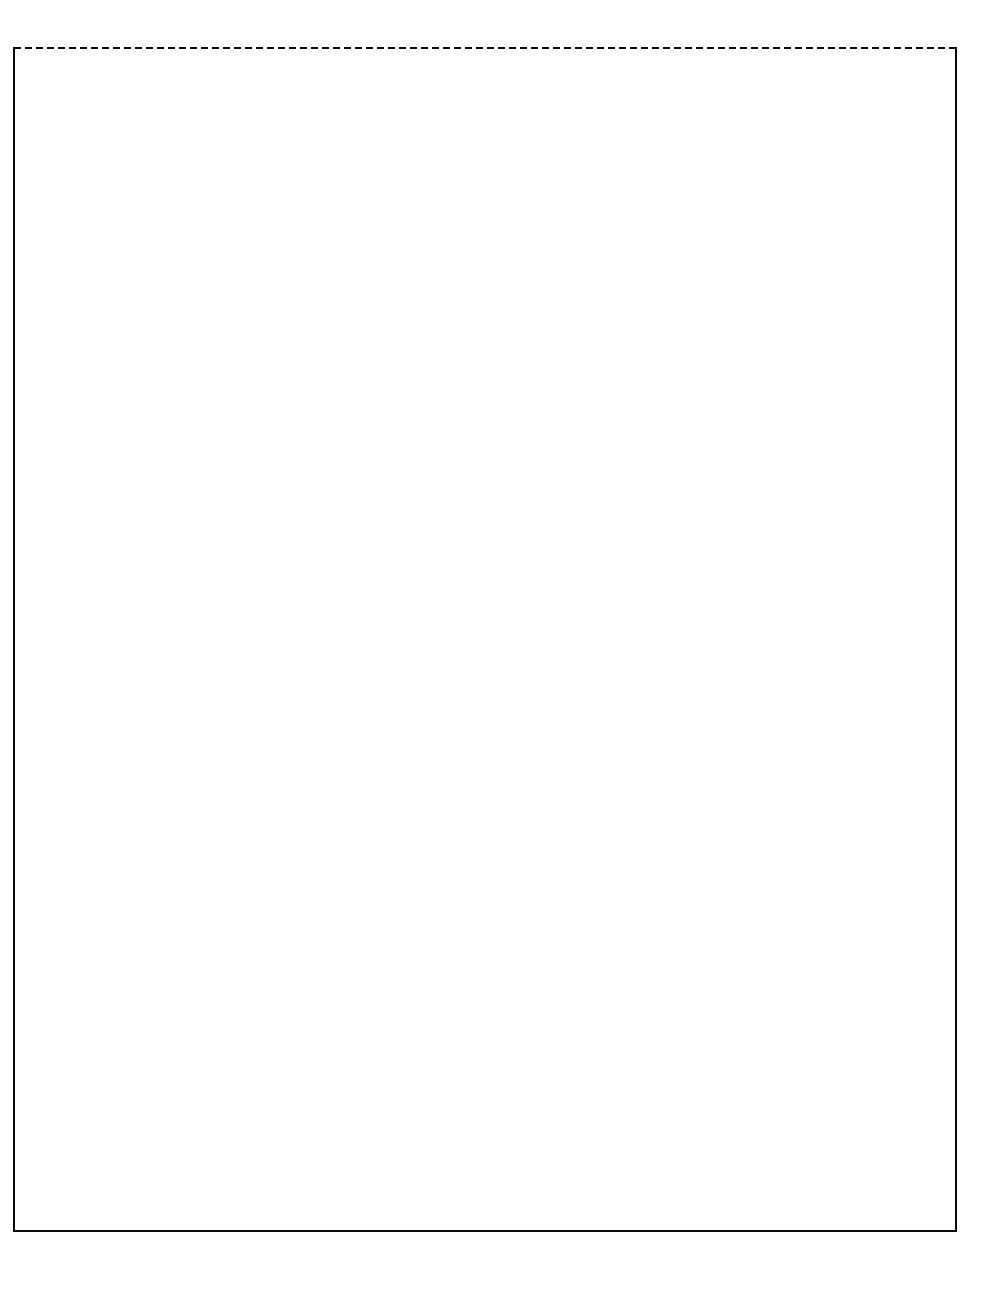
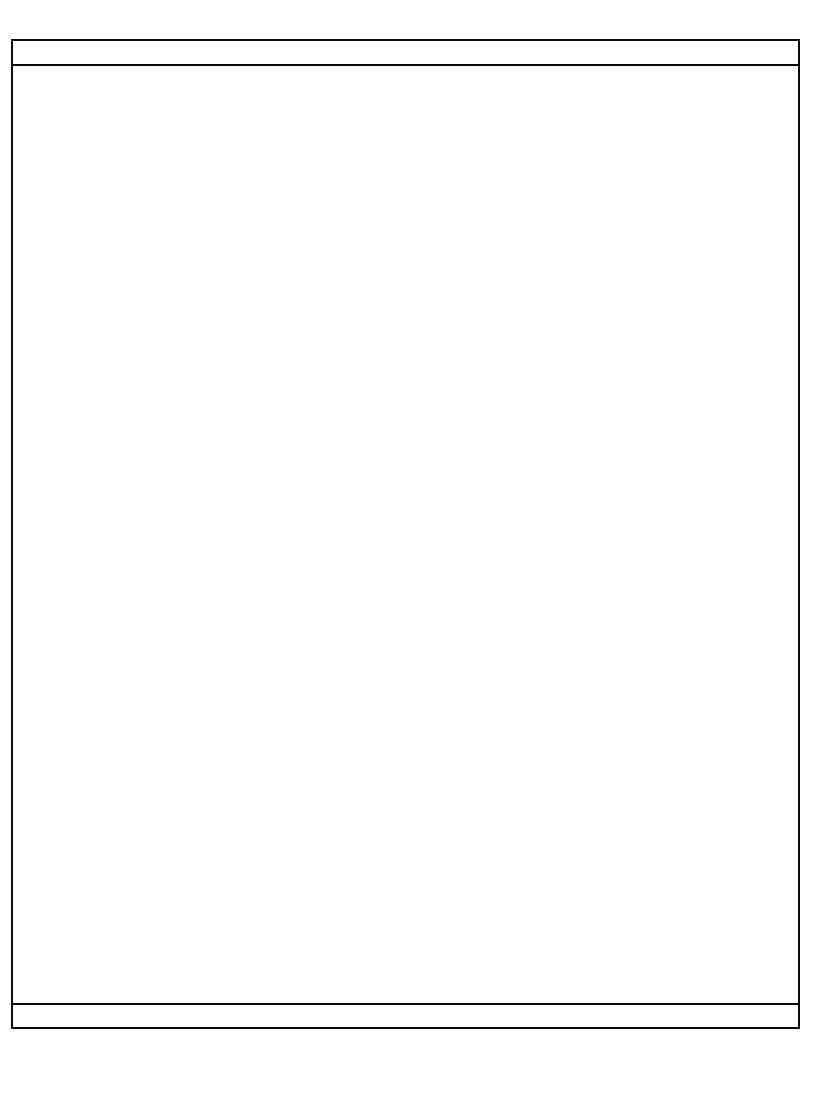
line: (485, 48) -> (405, 40), dashed -> solid
line: (485, 77) -> (405, 64), added
line: (485, 1202) -> (405, 1004), added

